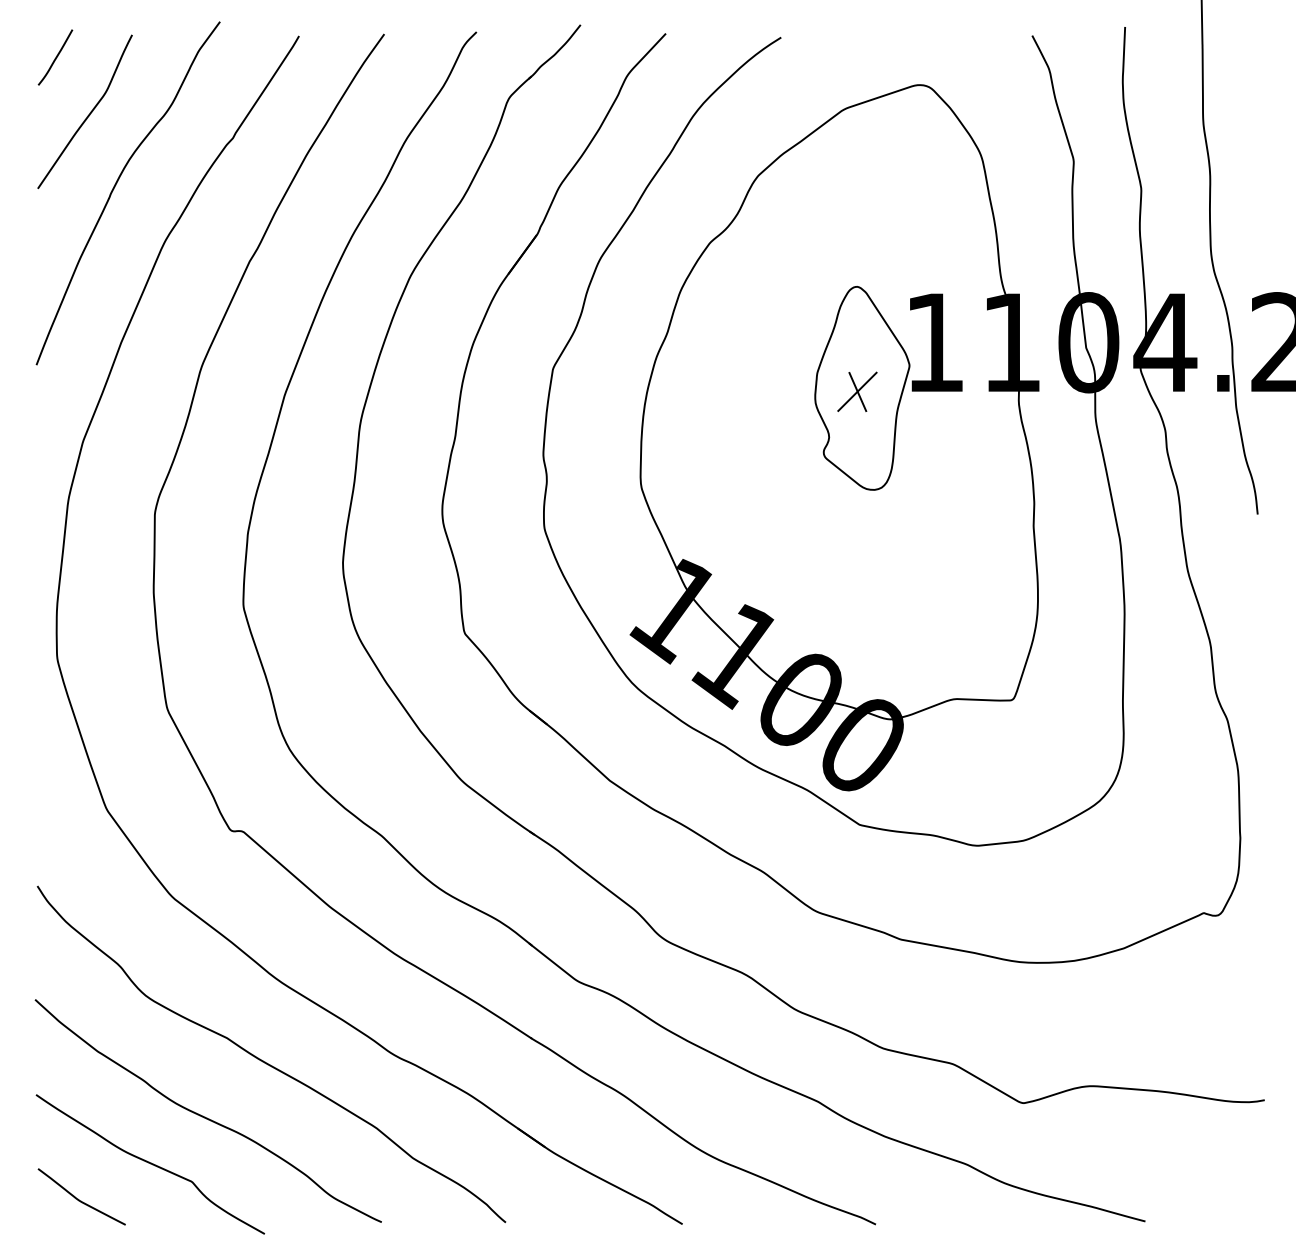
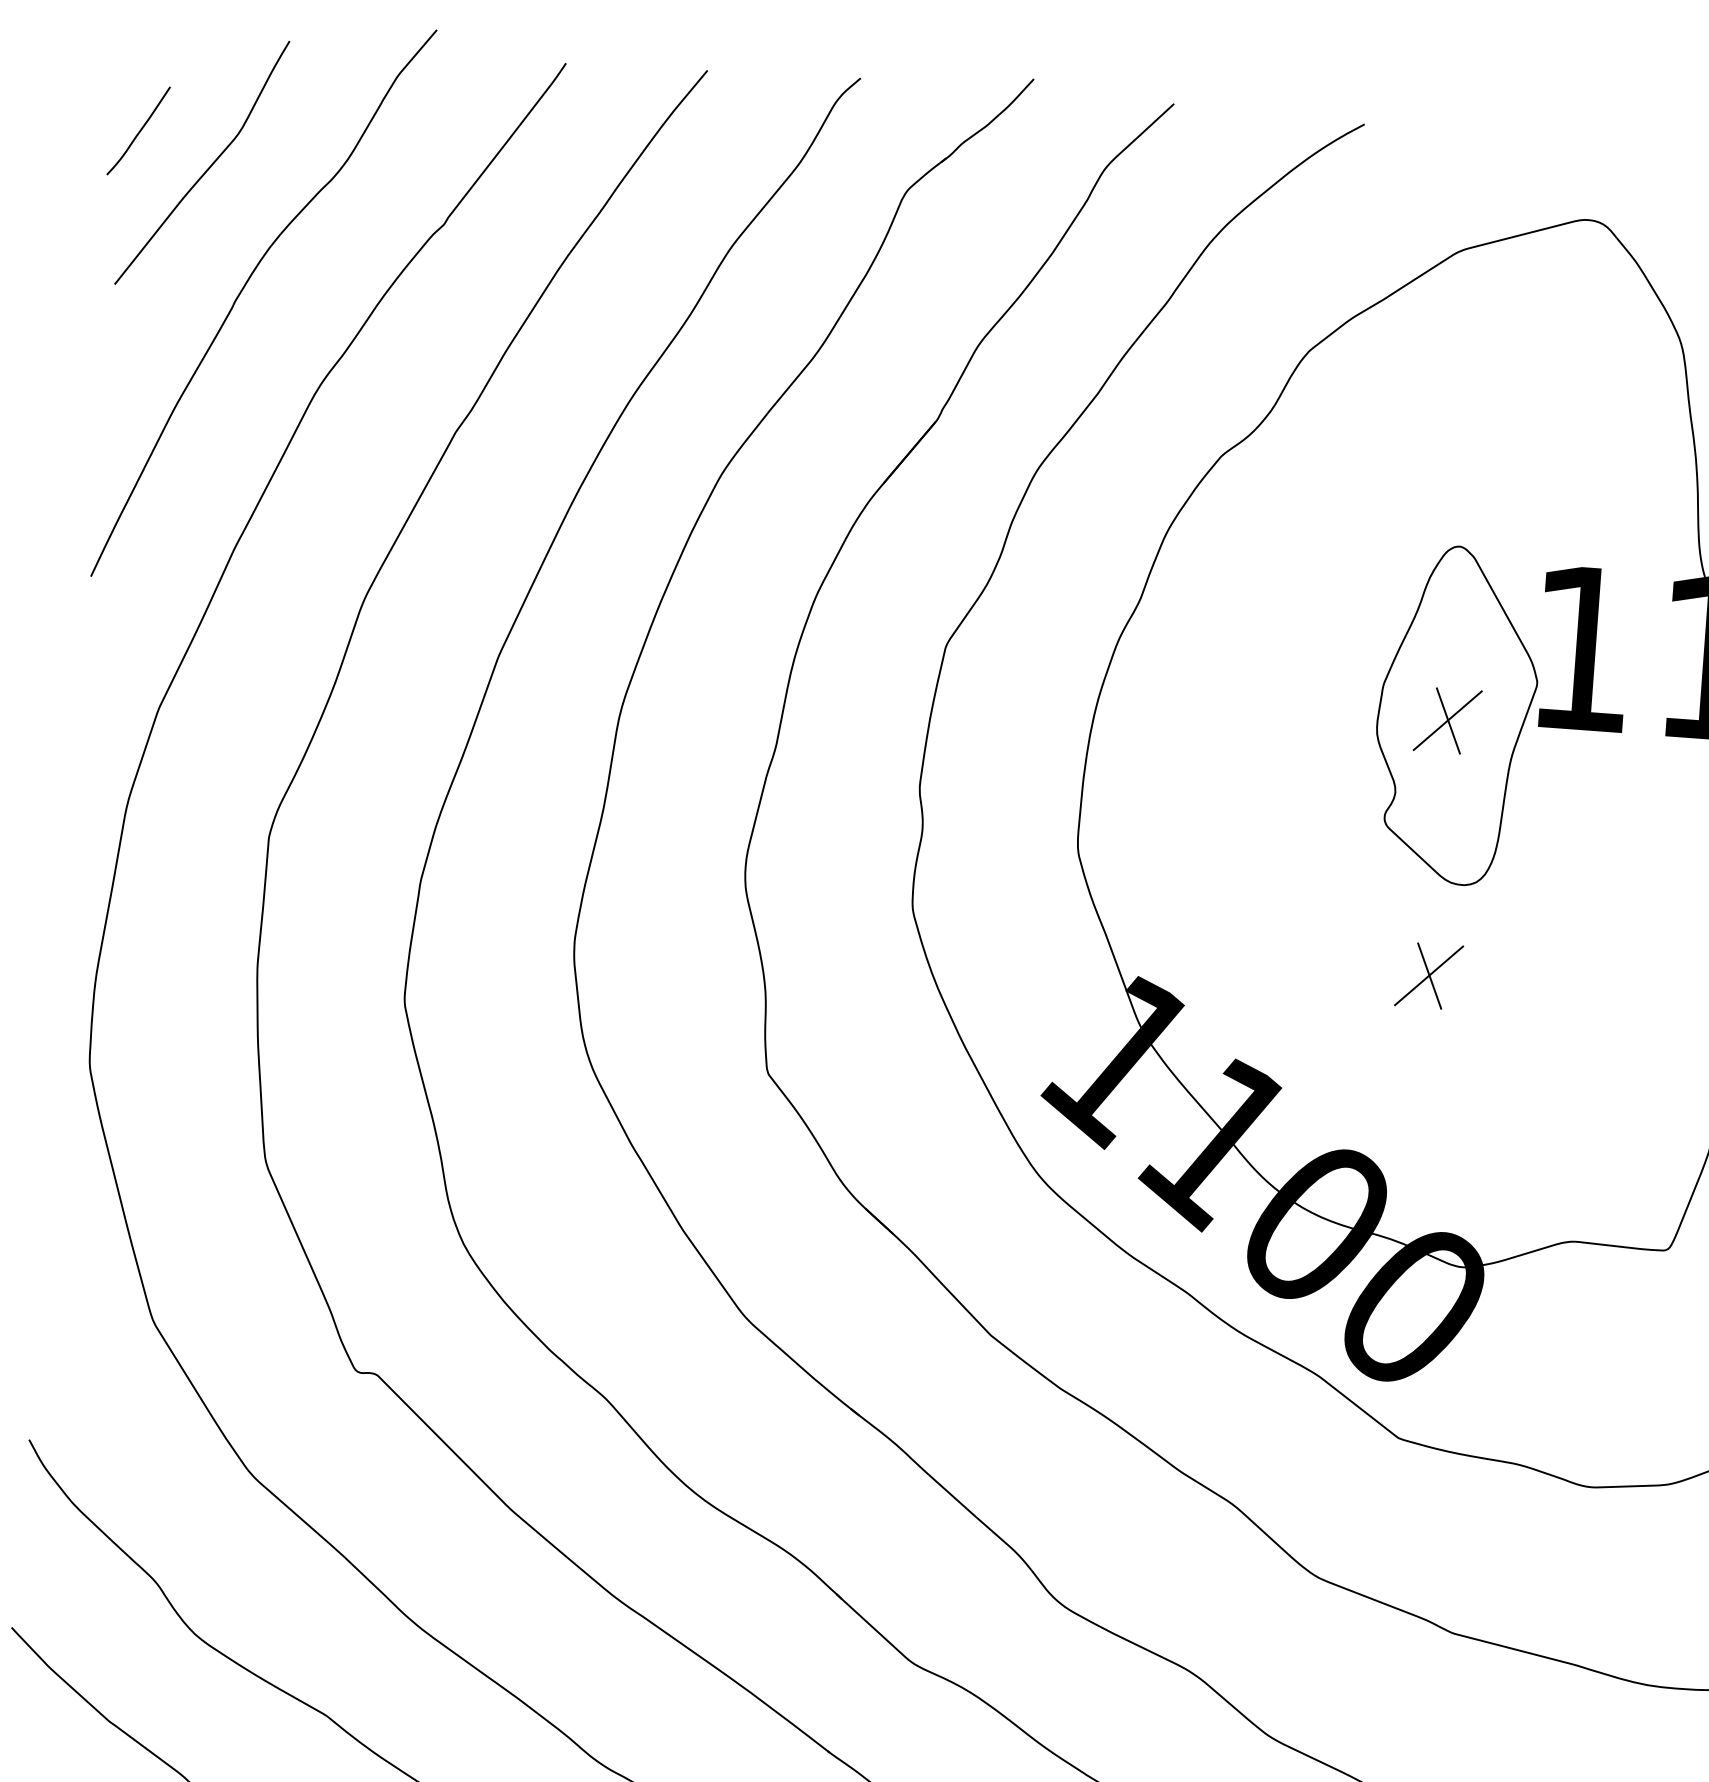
curve: (55, 57) -> (138, 130), moved
part: (857, 545) -> (1429, 975), added

